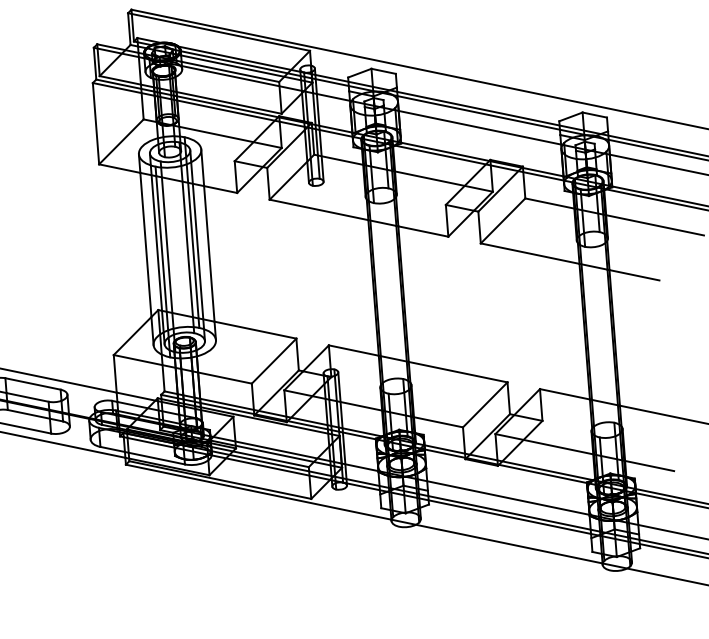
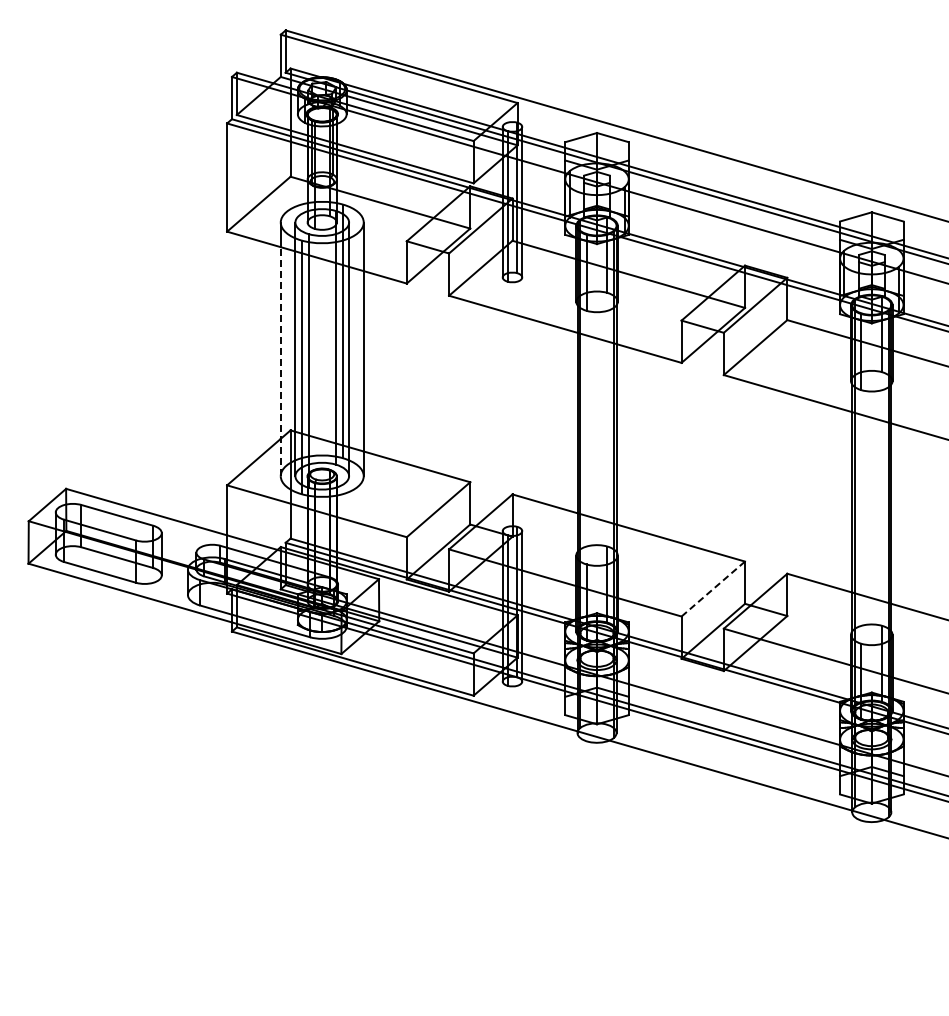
line: (146, 258) -> (280, 361), solid -> dashed
line: (485, 405) -> (713, 589), solid -> dashed

